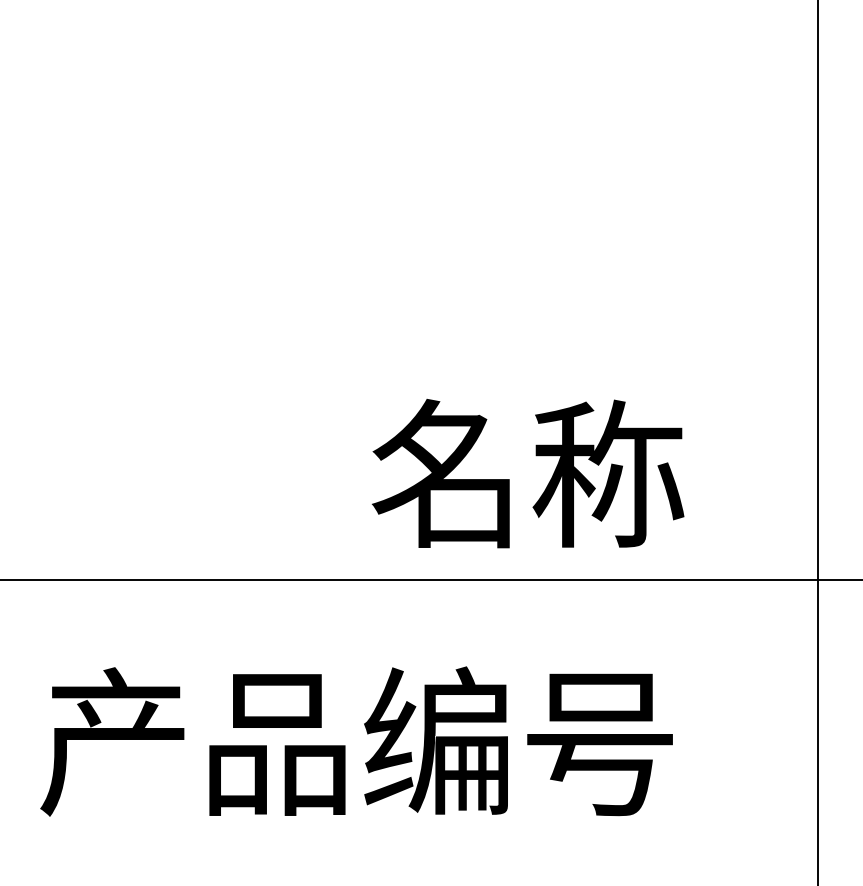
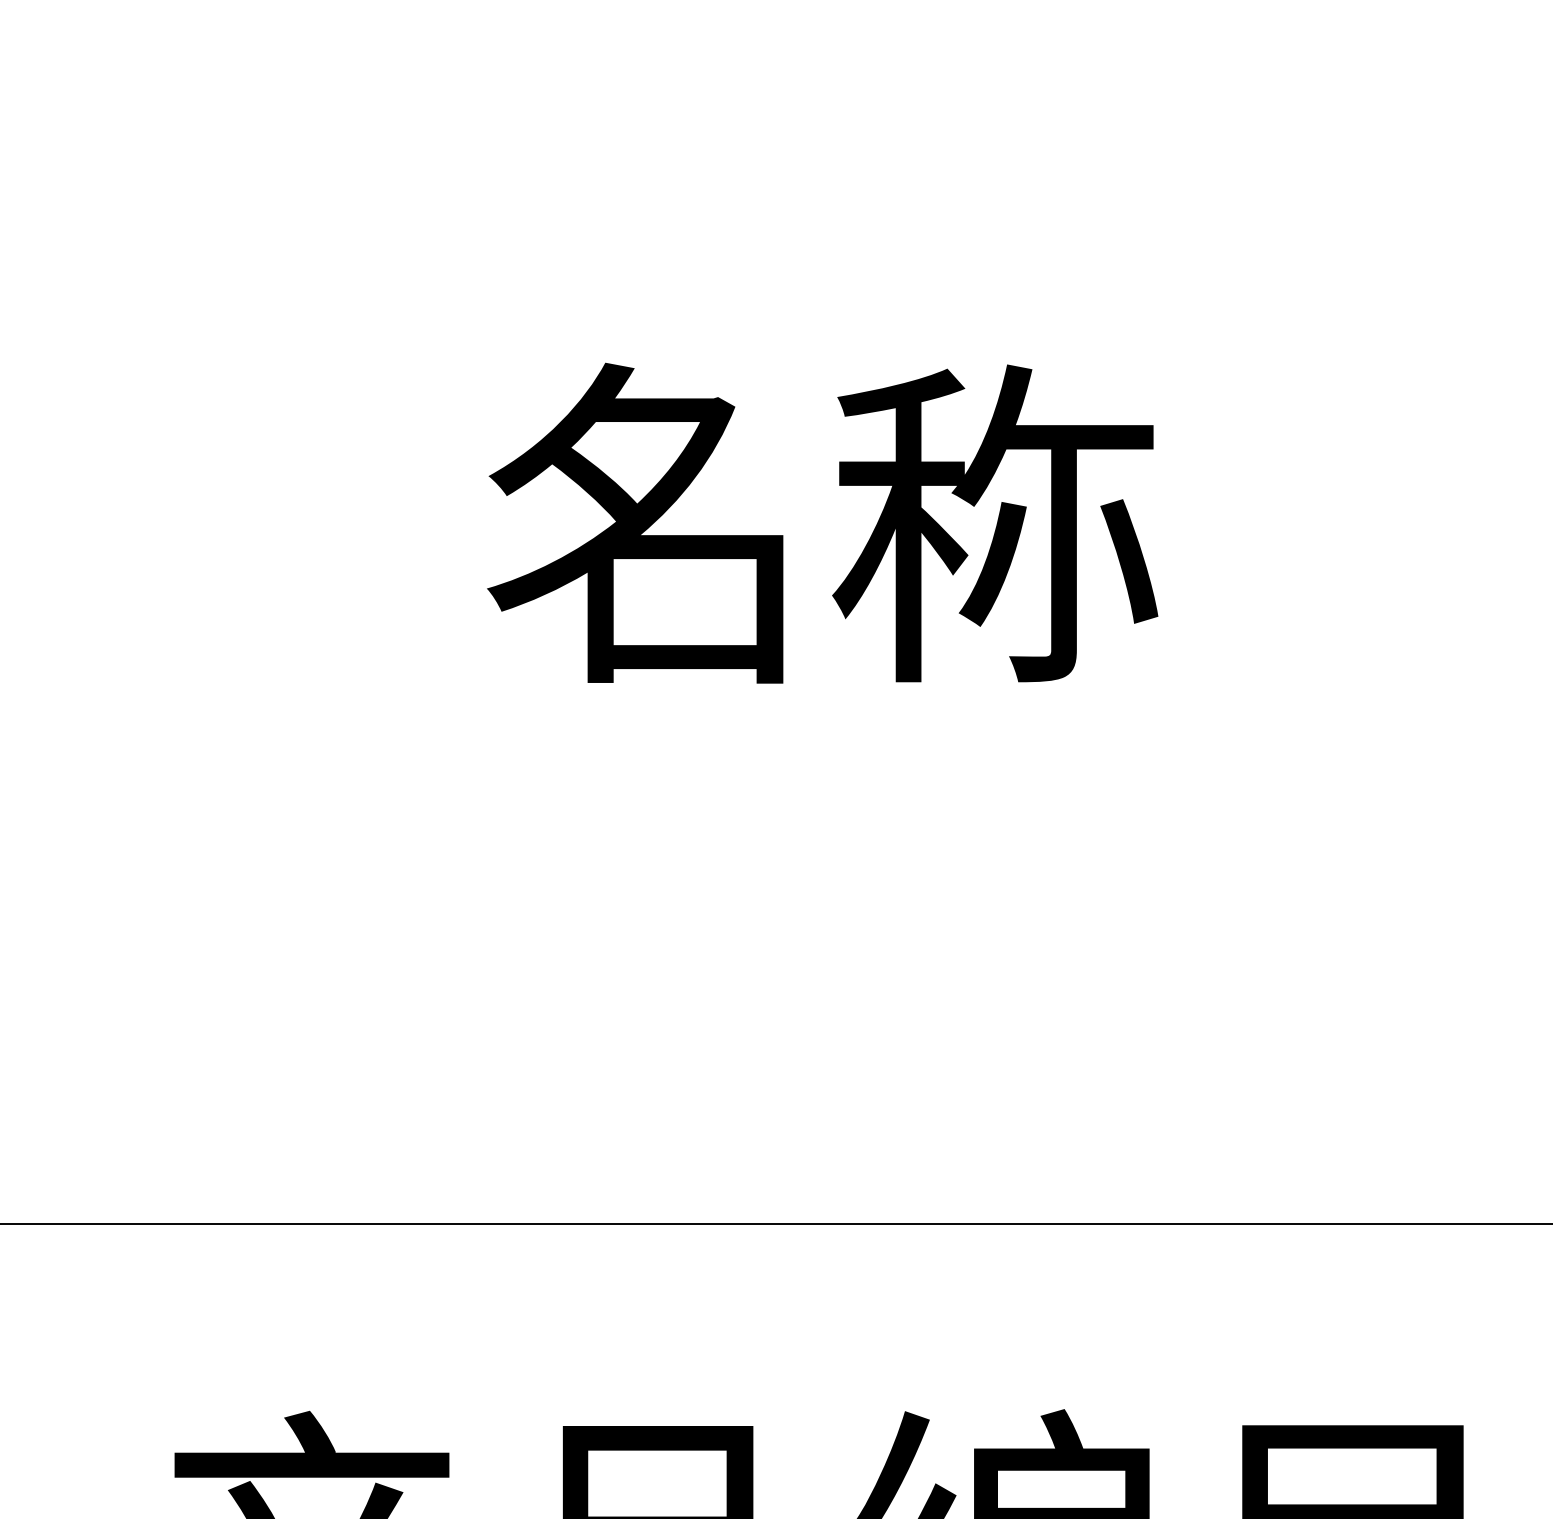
text: (527, 473) -> (821, 523), moved

